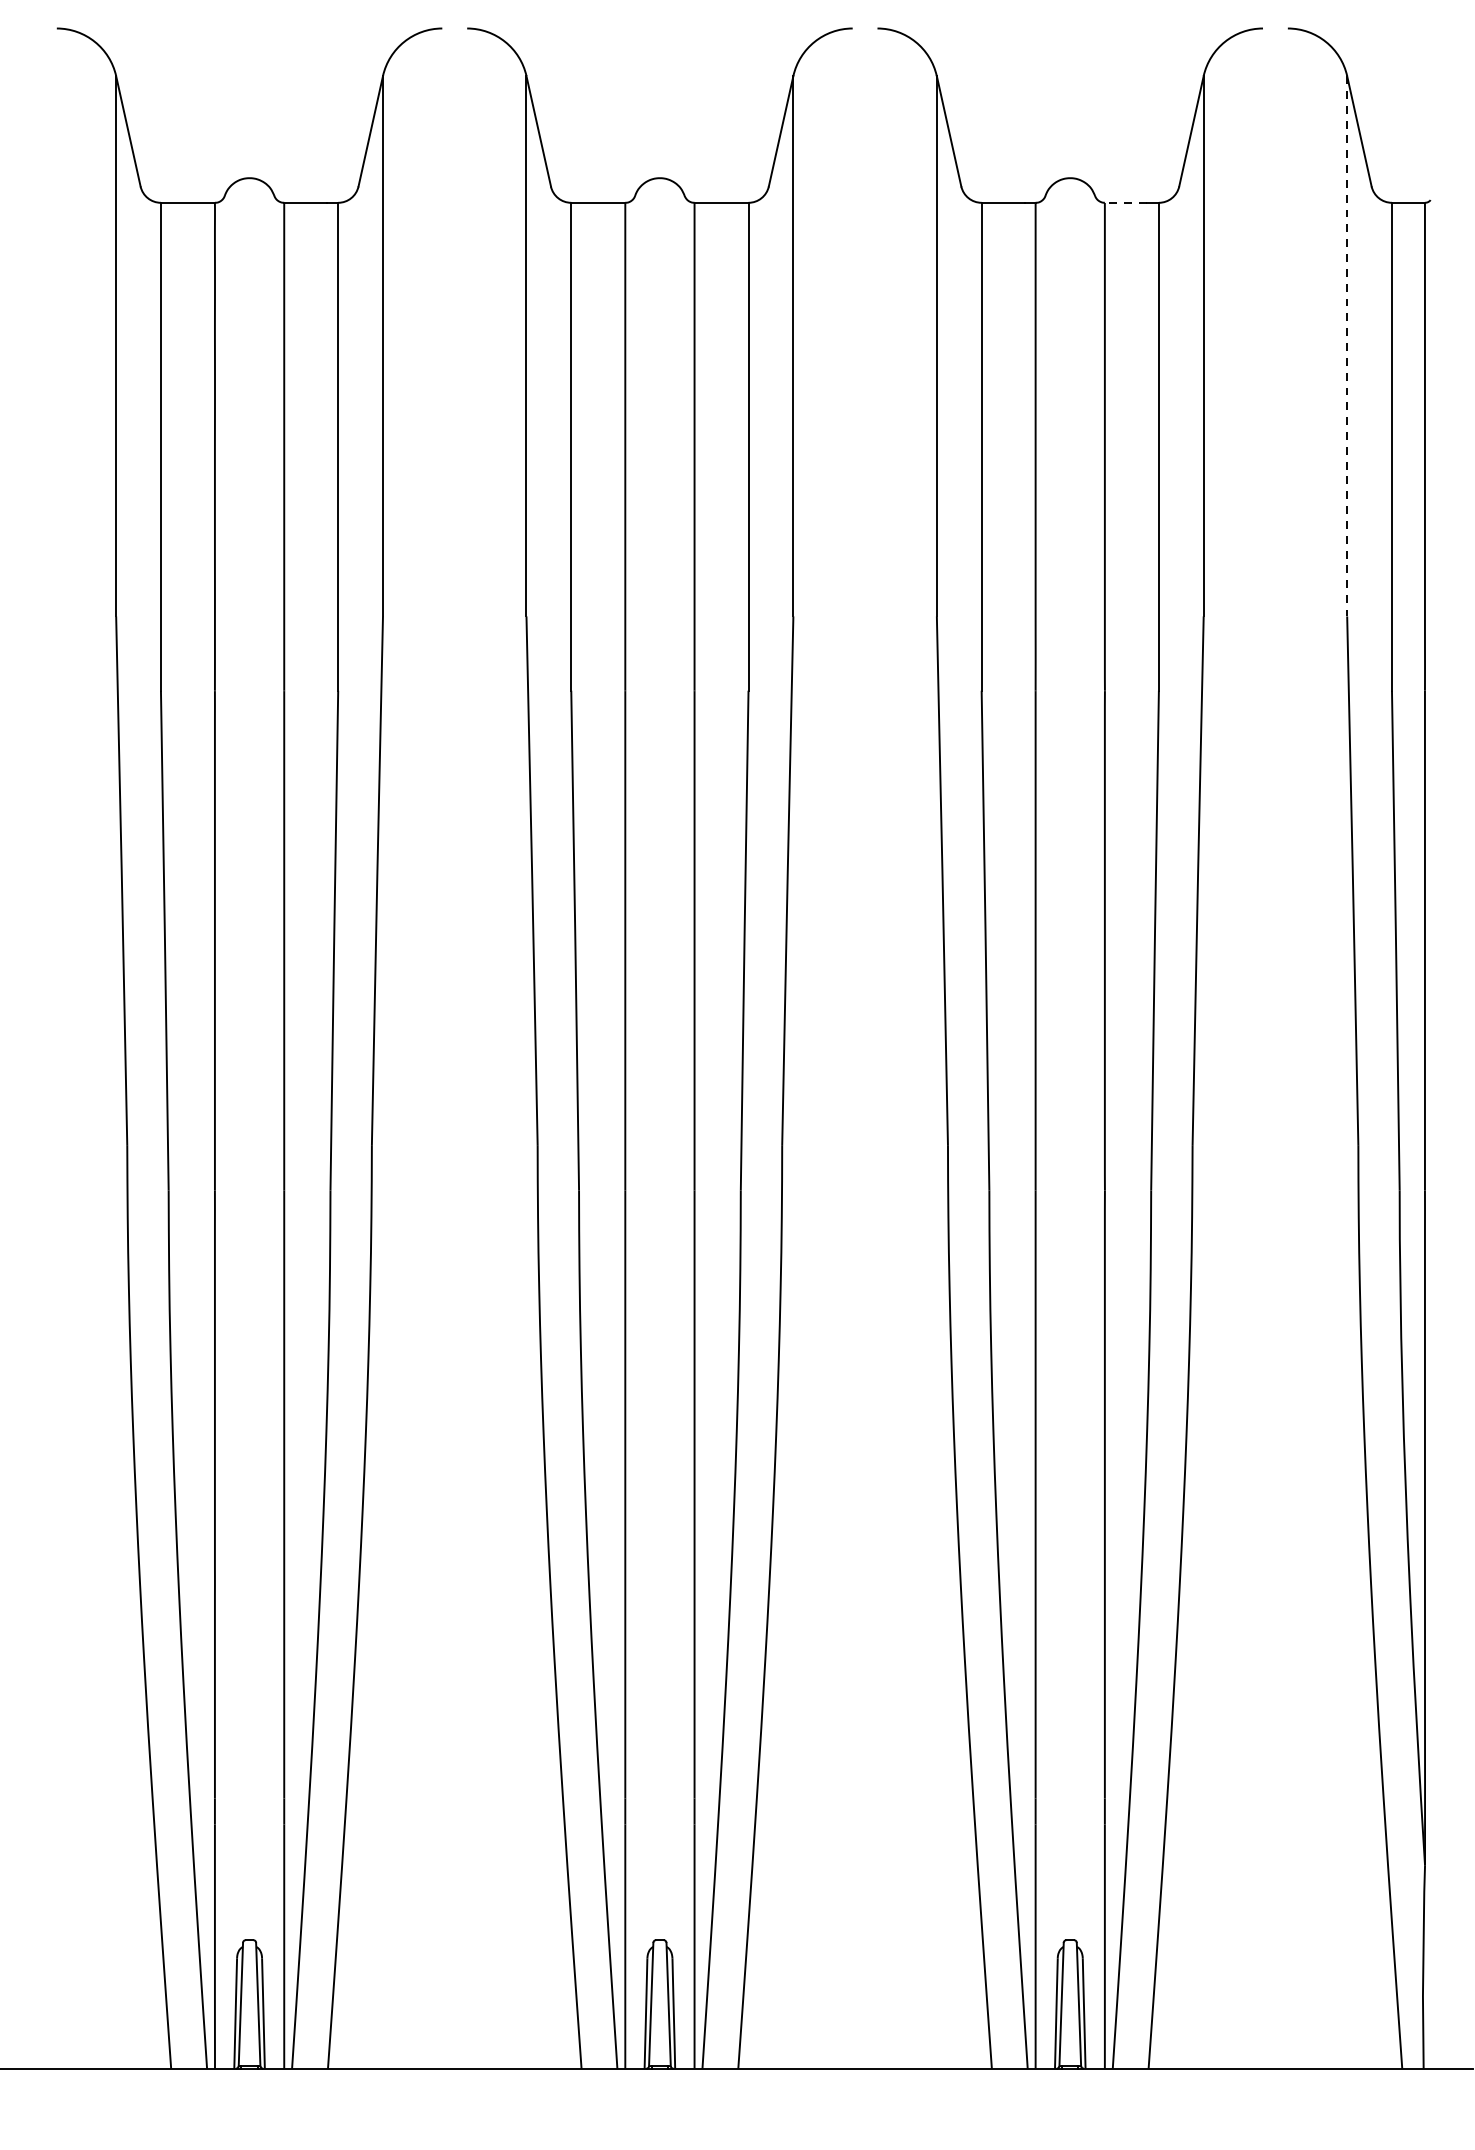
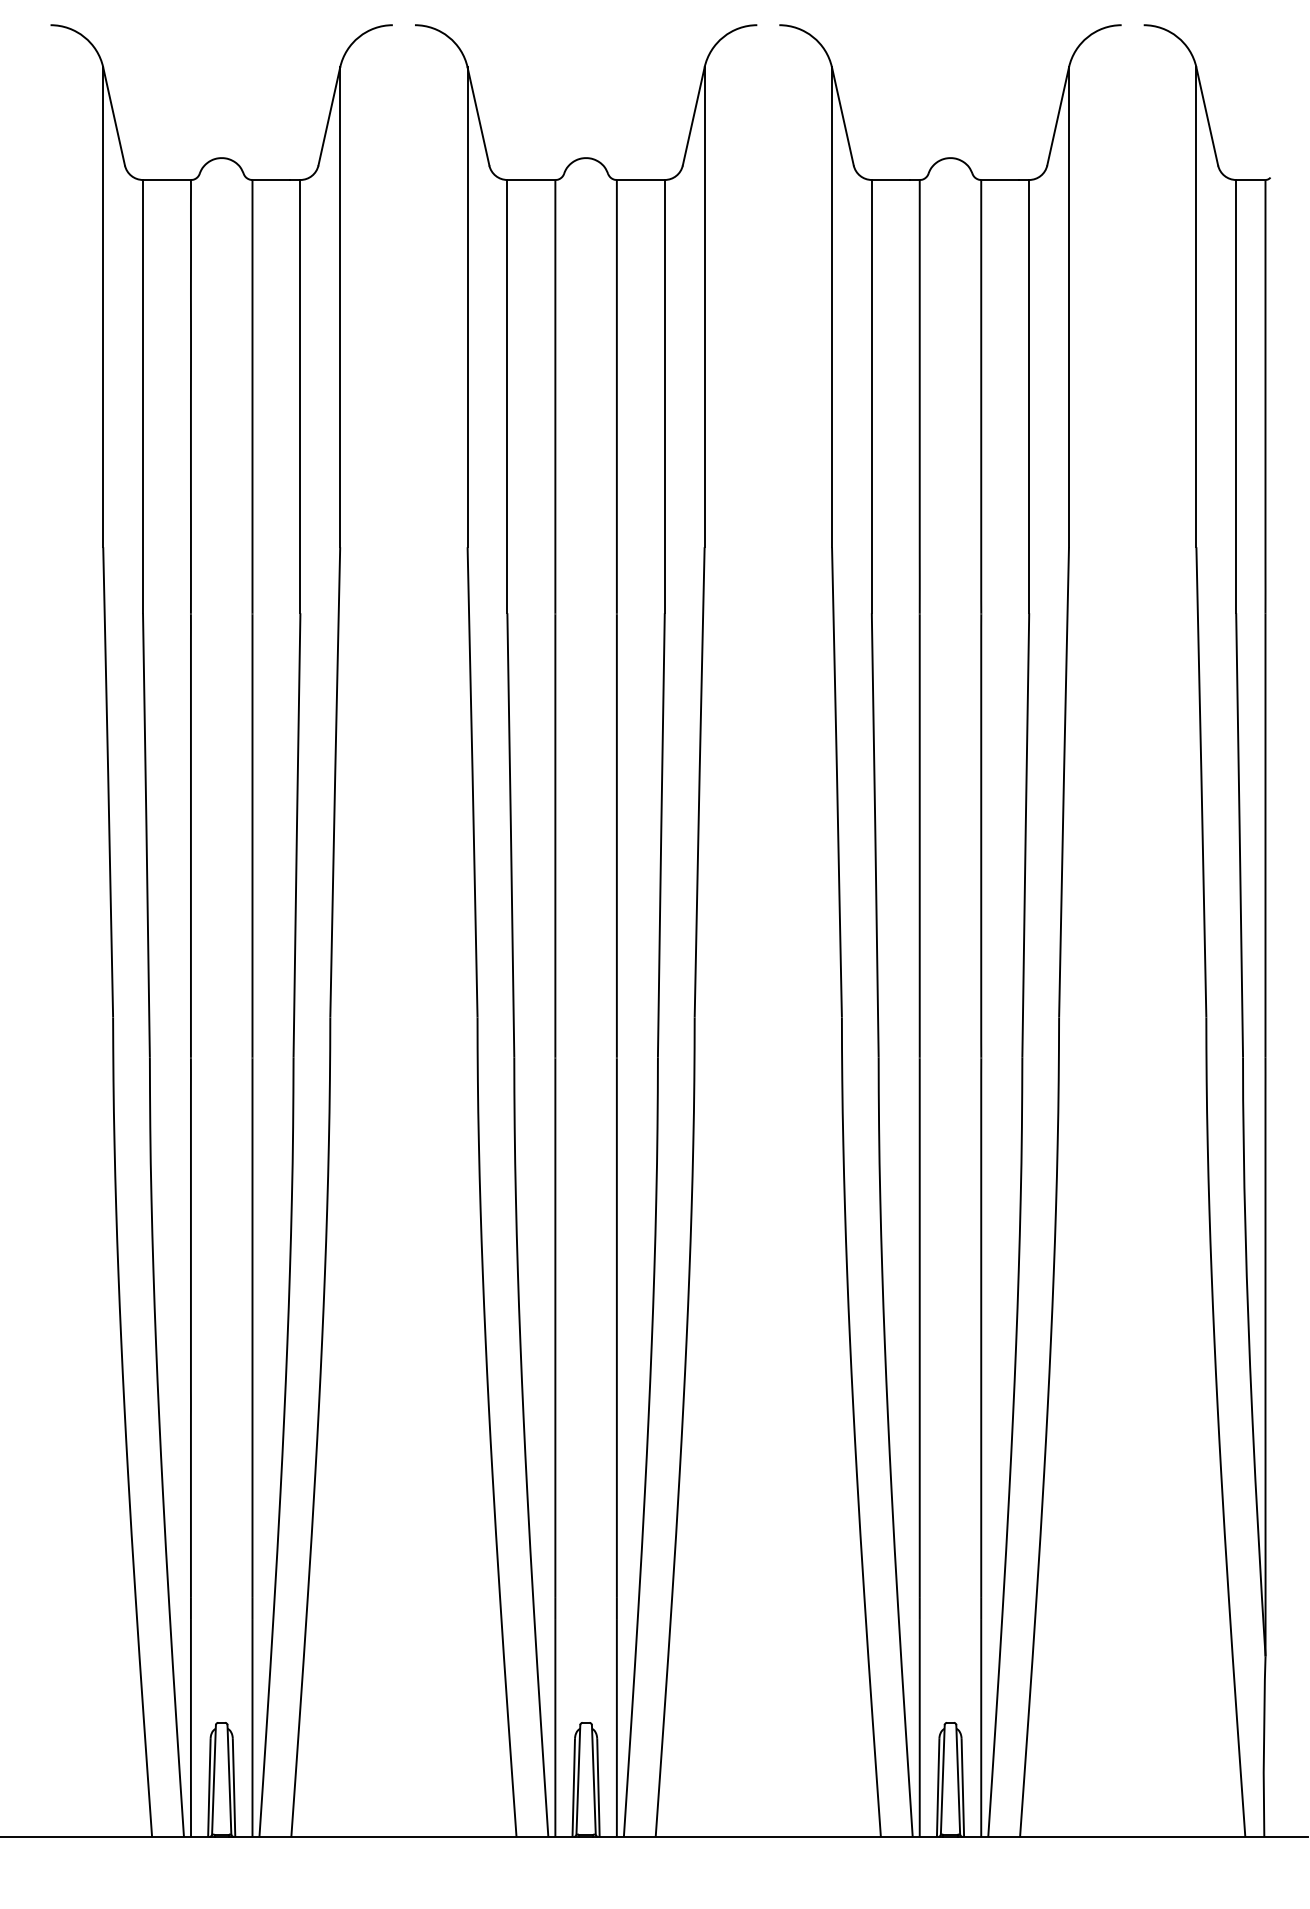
line: (1125, 202) -> (999, 179), dashed -> solid
line: (1347, 346) -> (1196, 307), dashed -> solid

